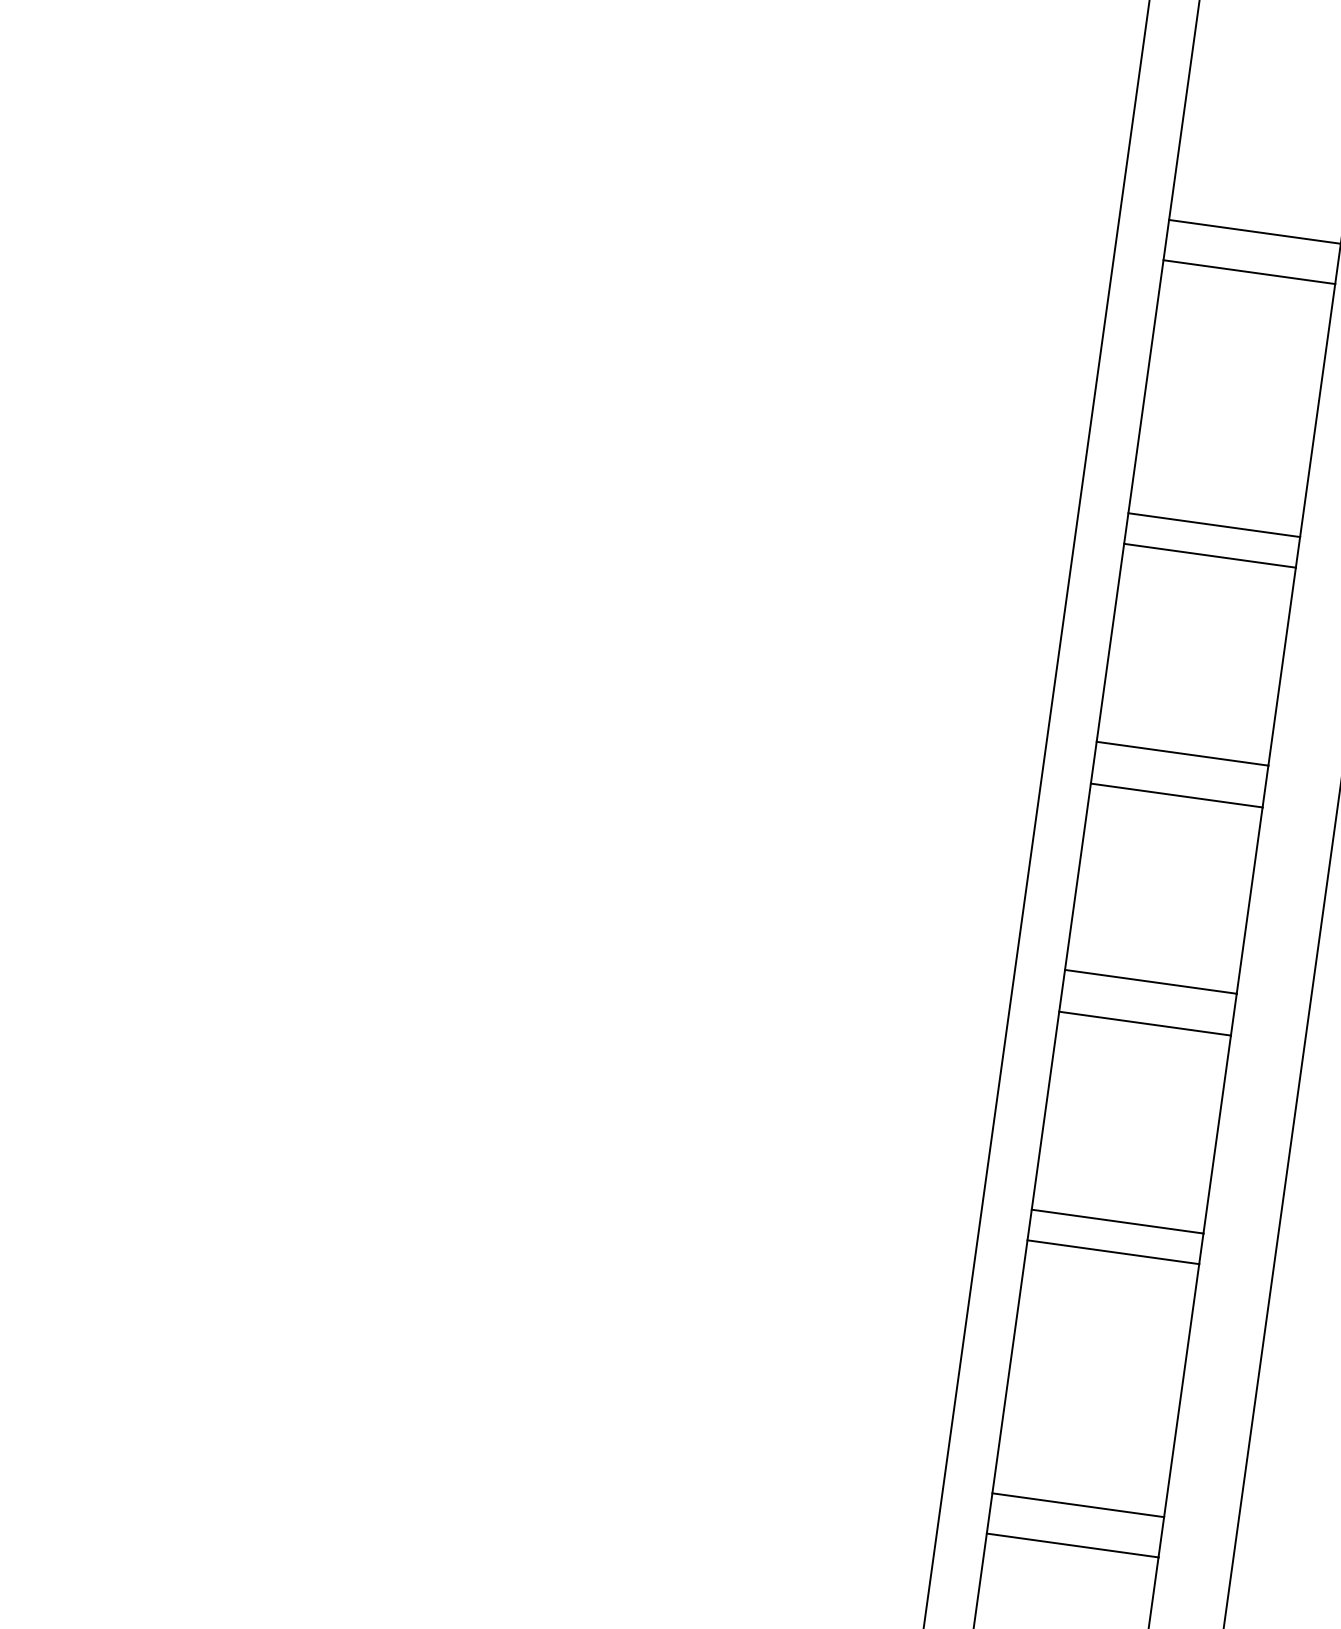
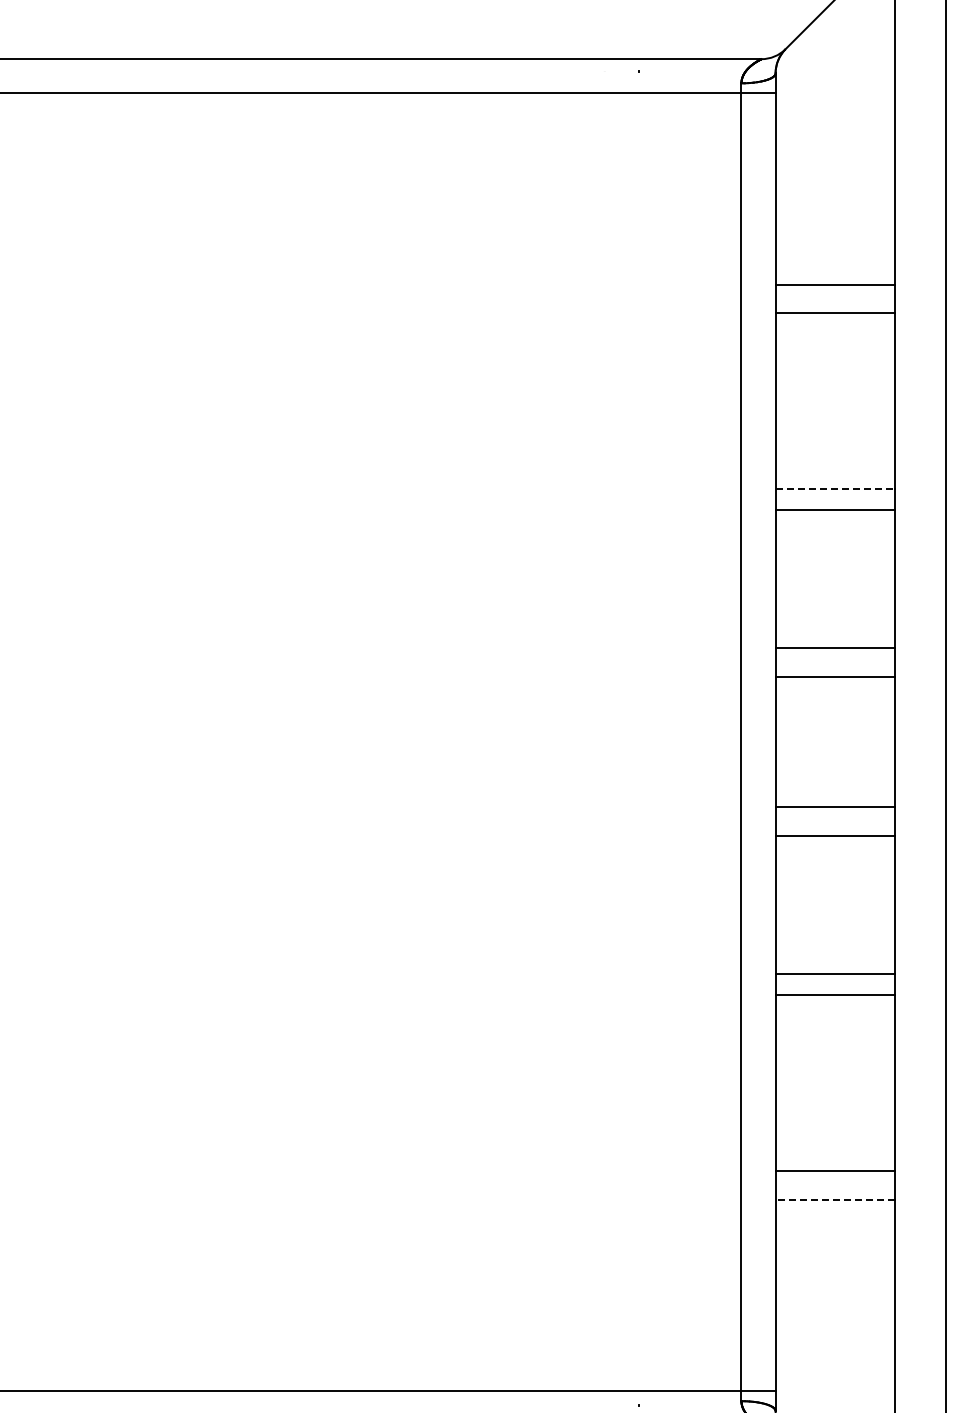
line: (1214, 525) -> (835, 489), solid -> dashed
line: (1072, 1545) -> (835, 1199), solid -> dashed

